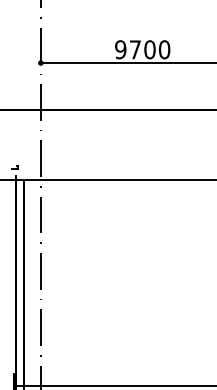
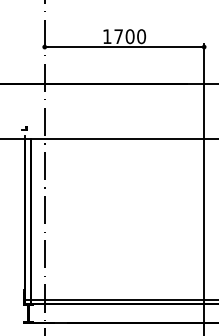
text: (119, 49) -> (106, 36), 9700 -> 1700

